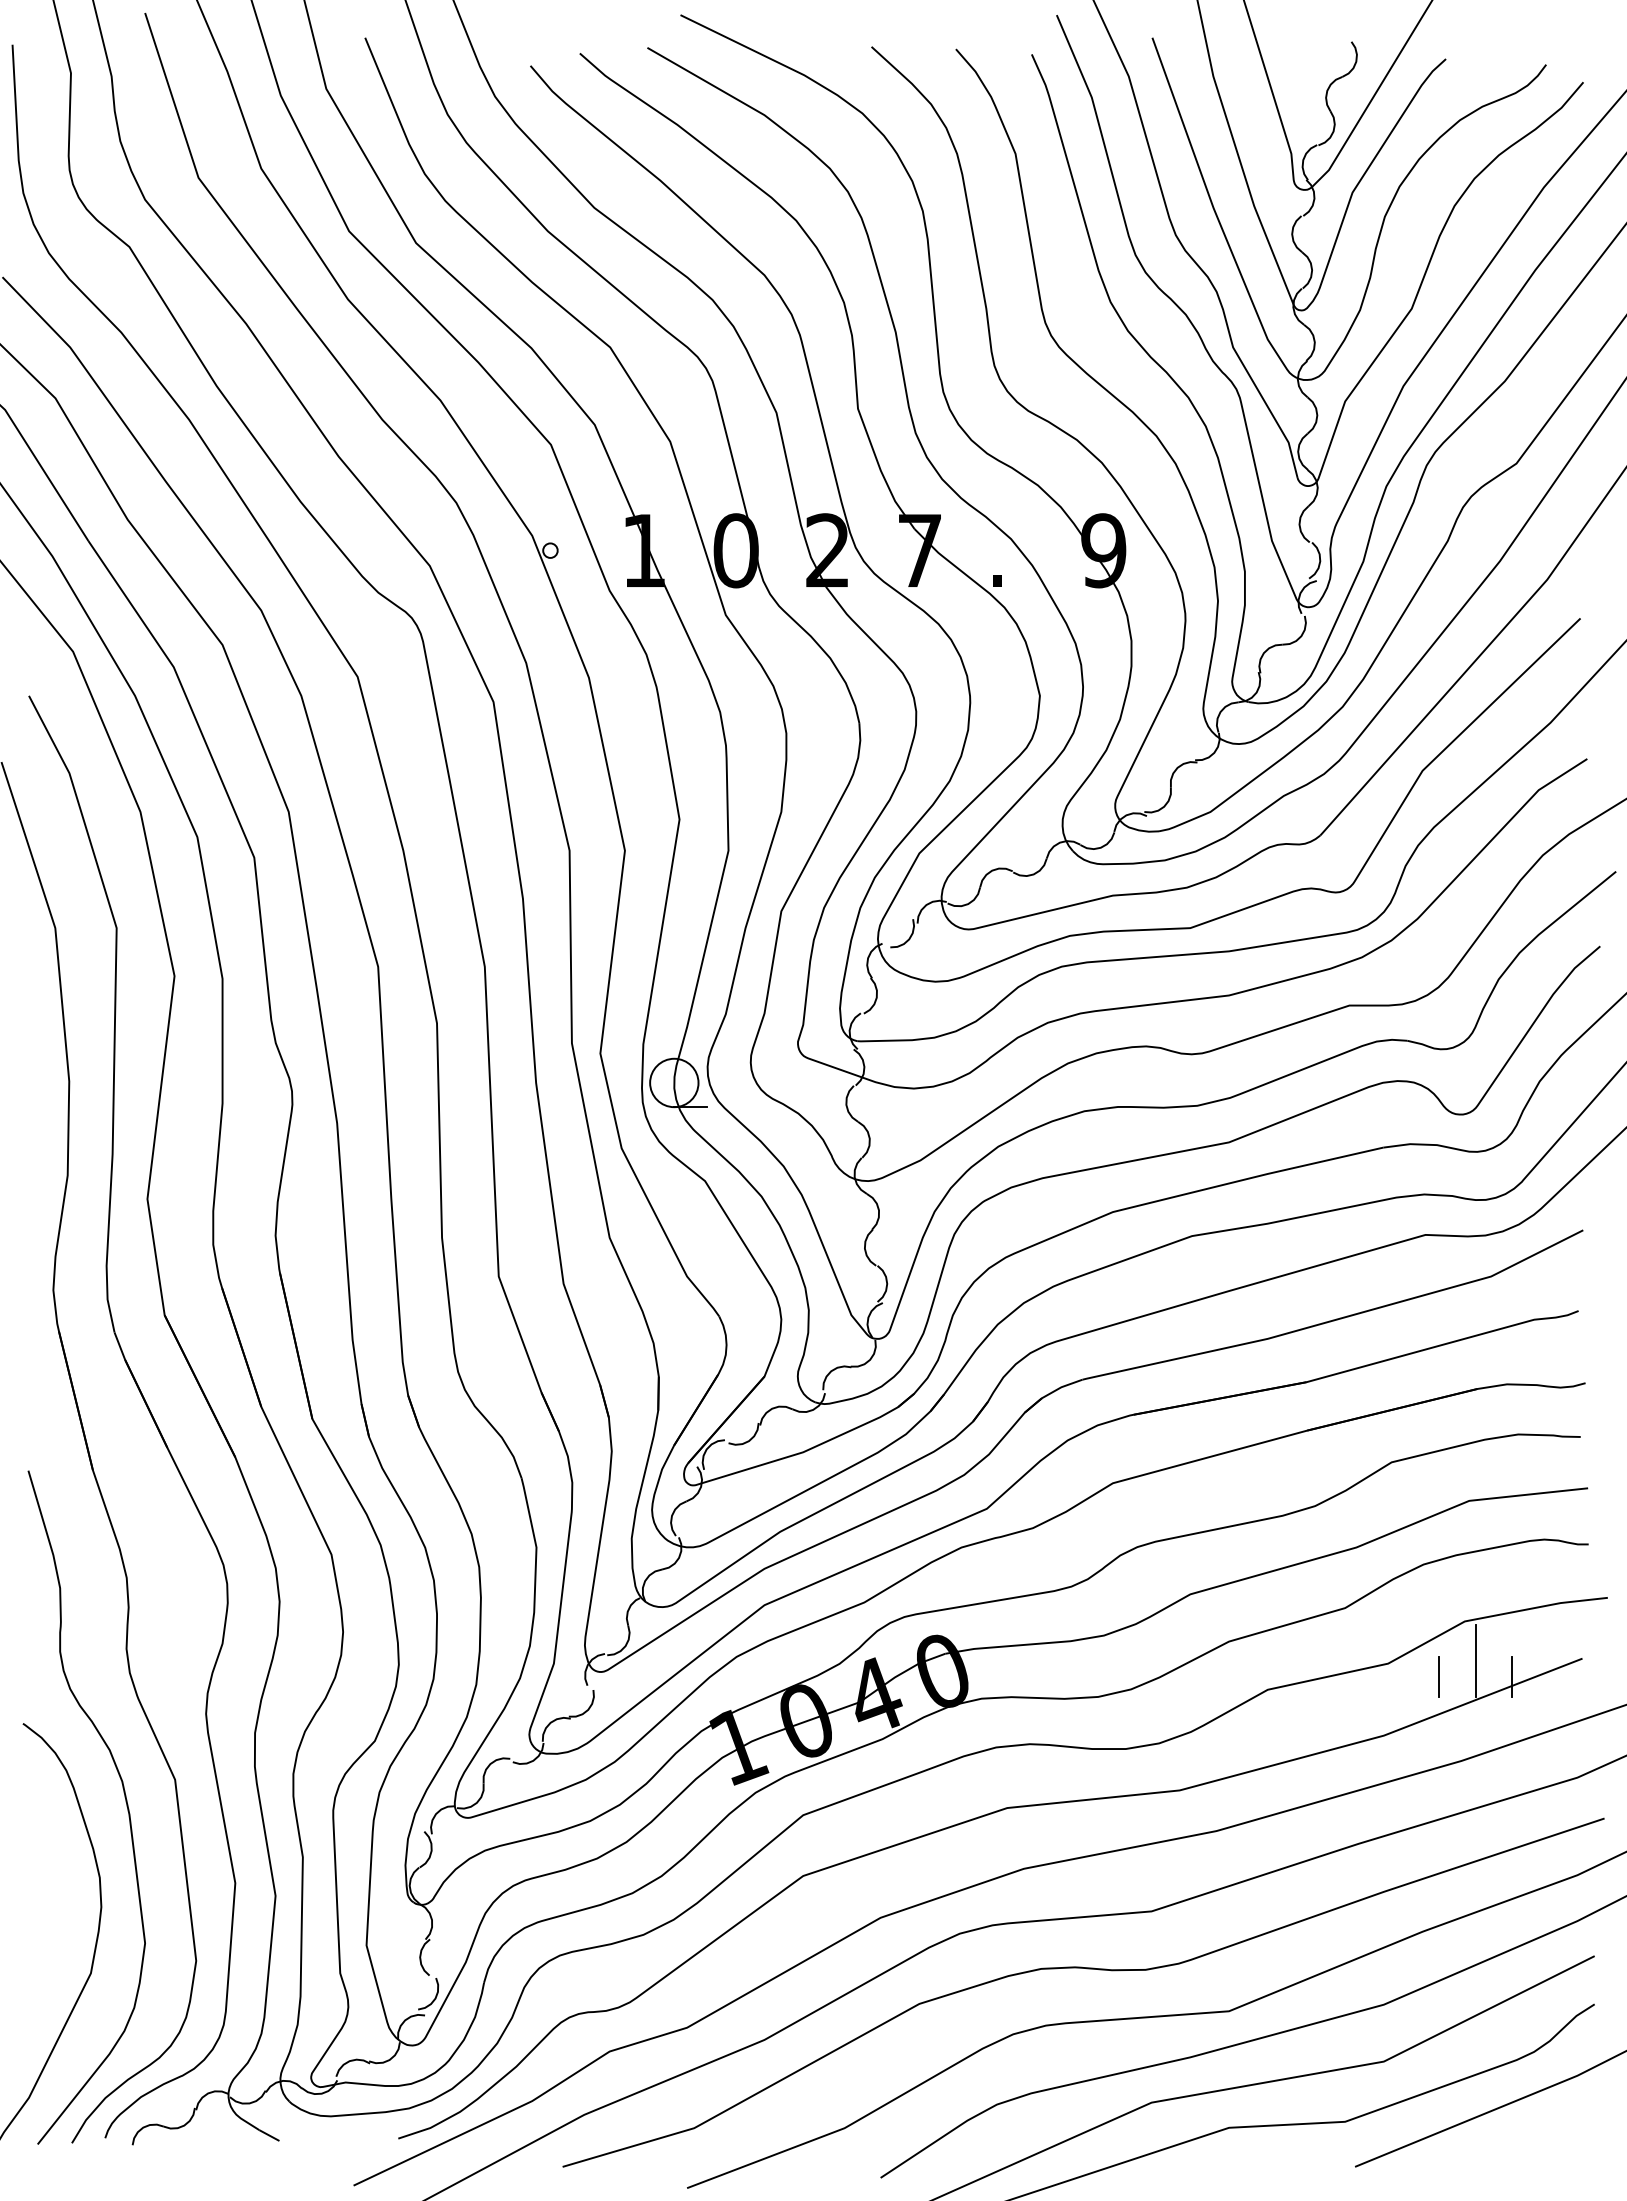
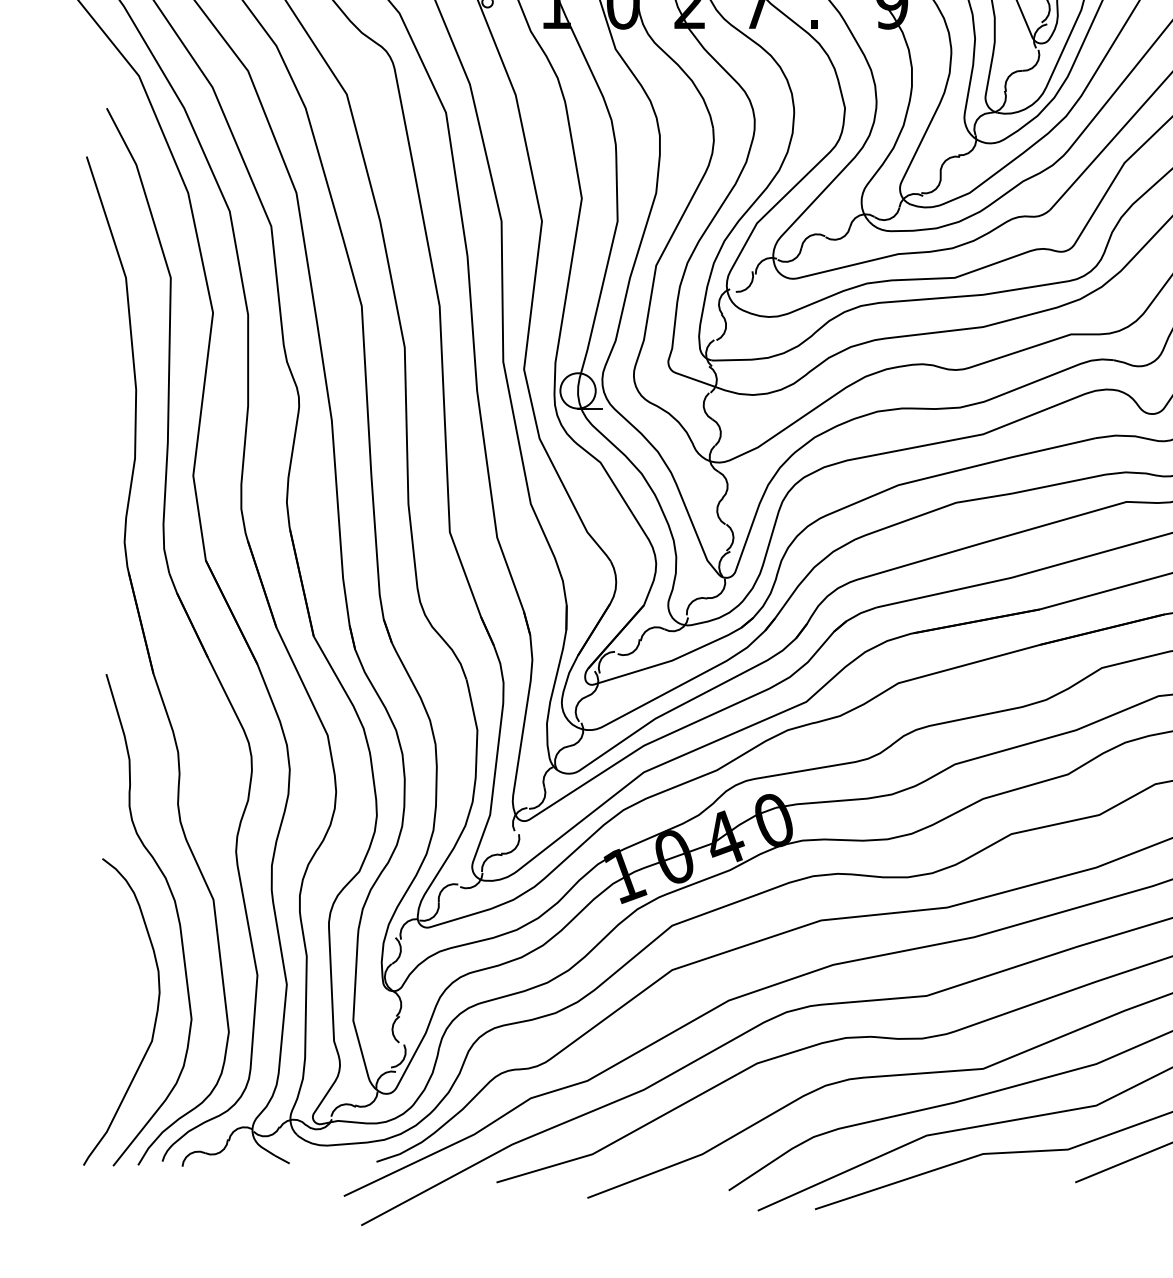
line: (1475, 1660) -> (1163, 812), removed
line: (1439, 1676) -> (1136, 824), removed

